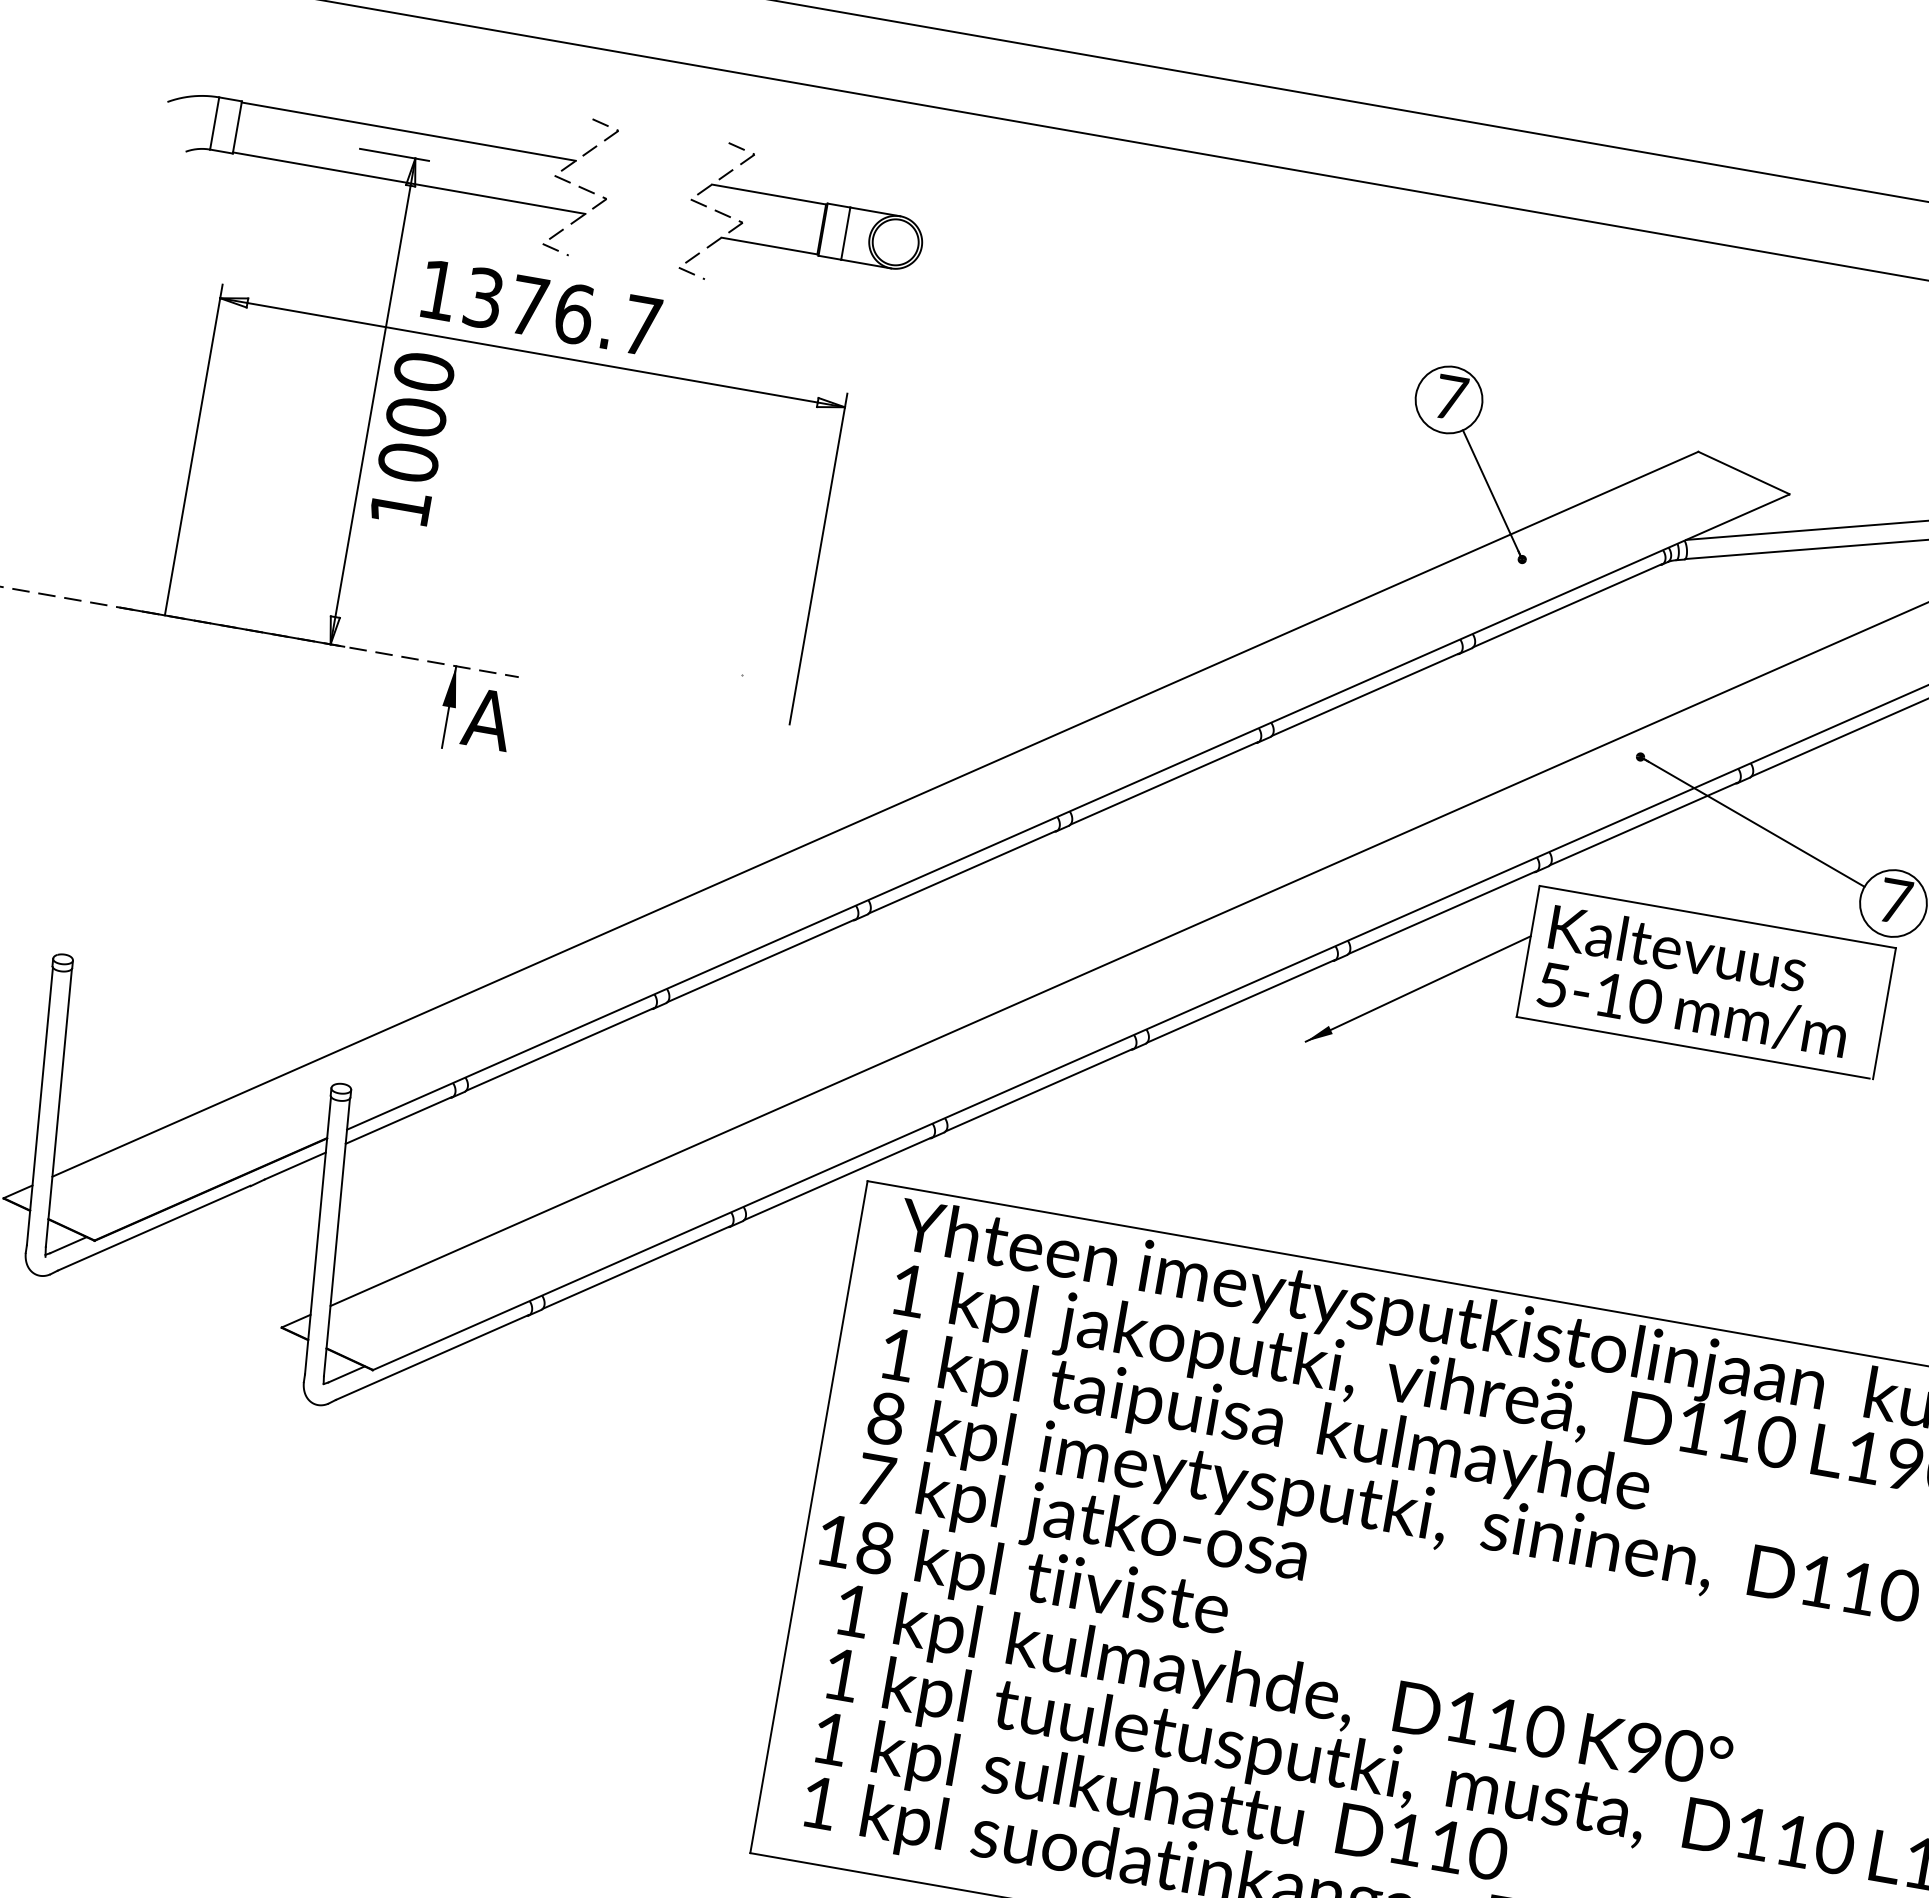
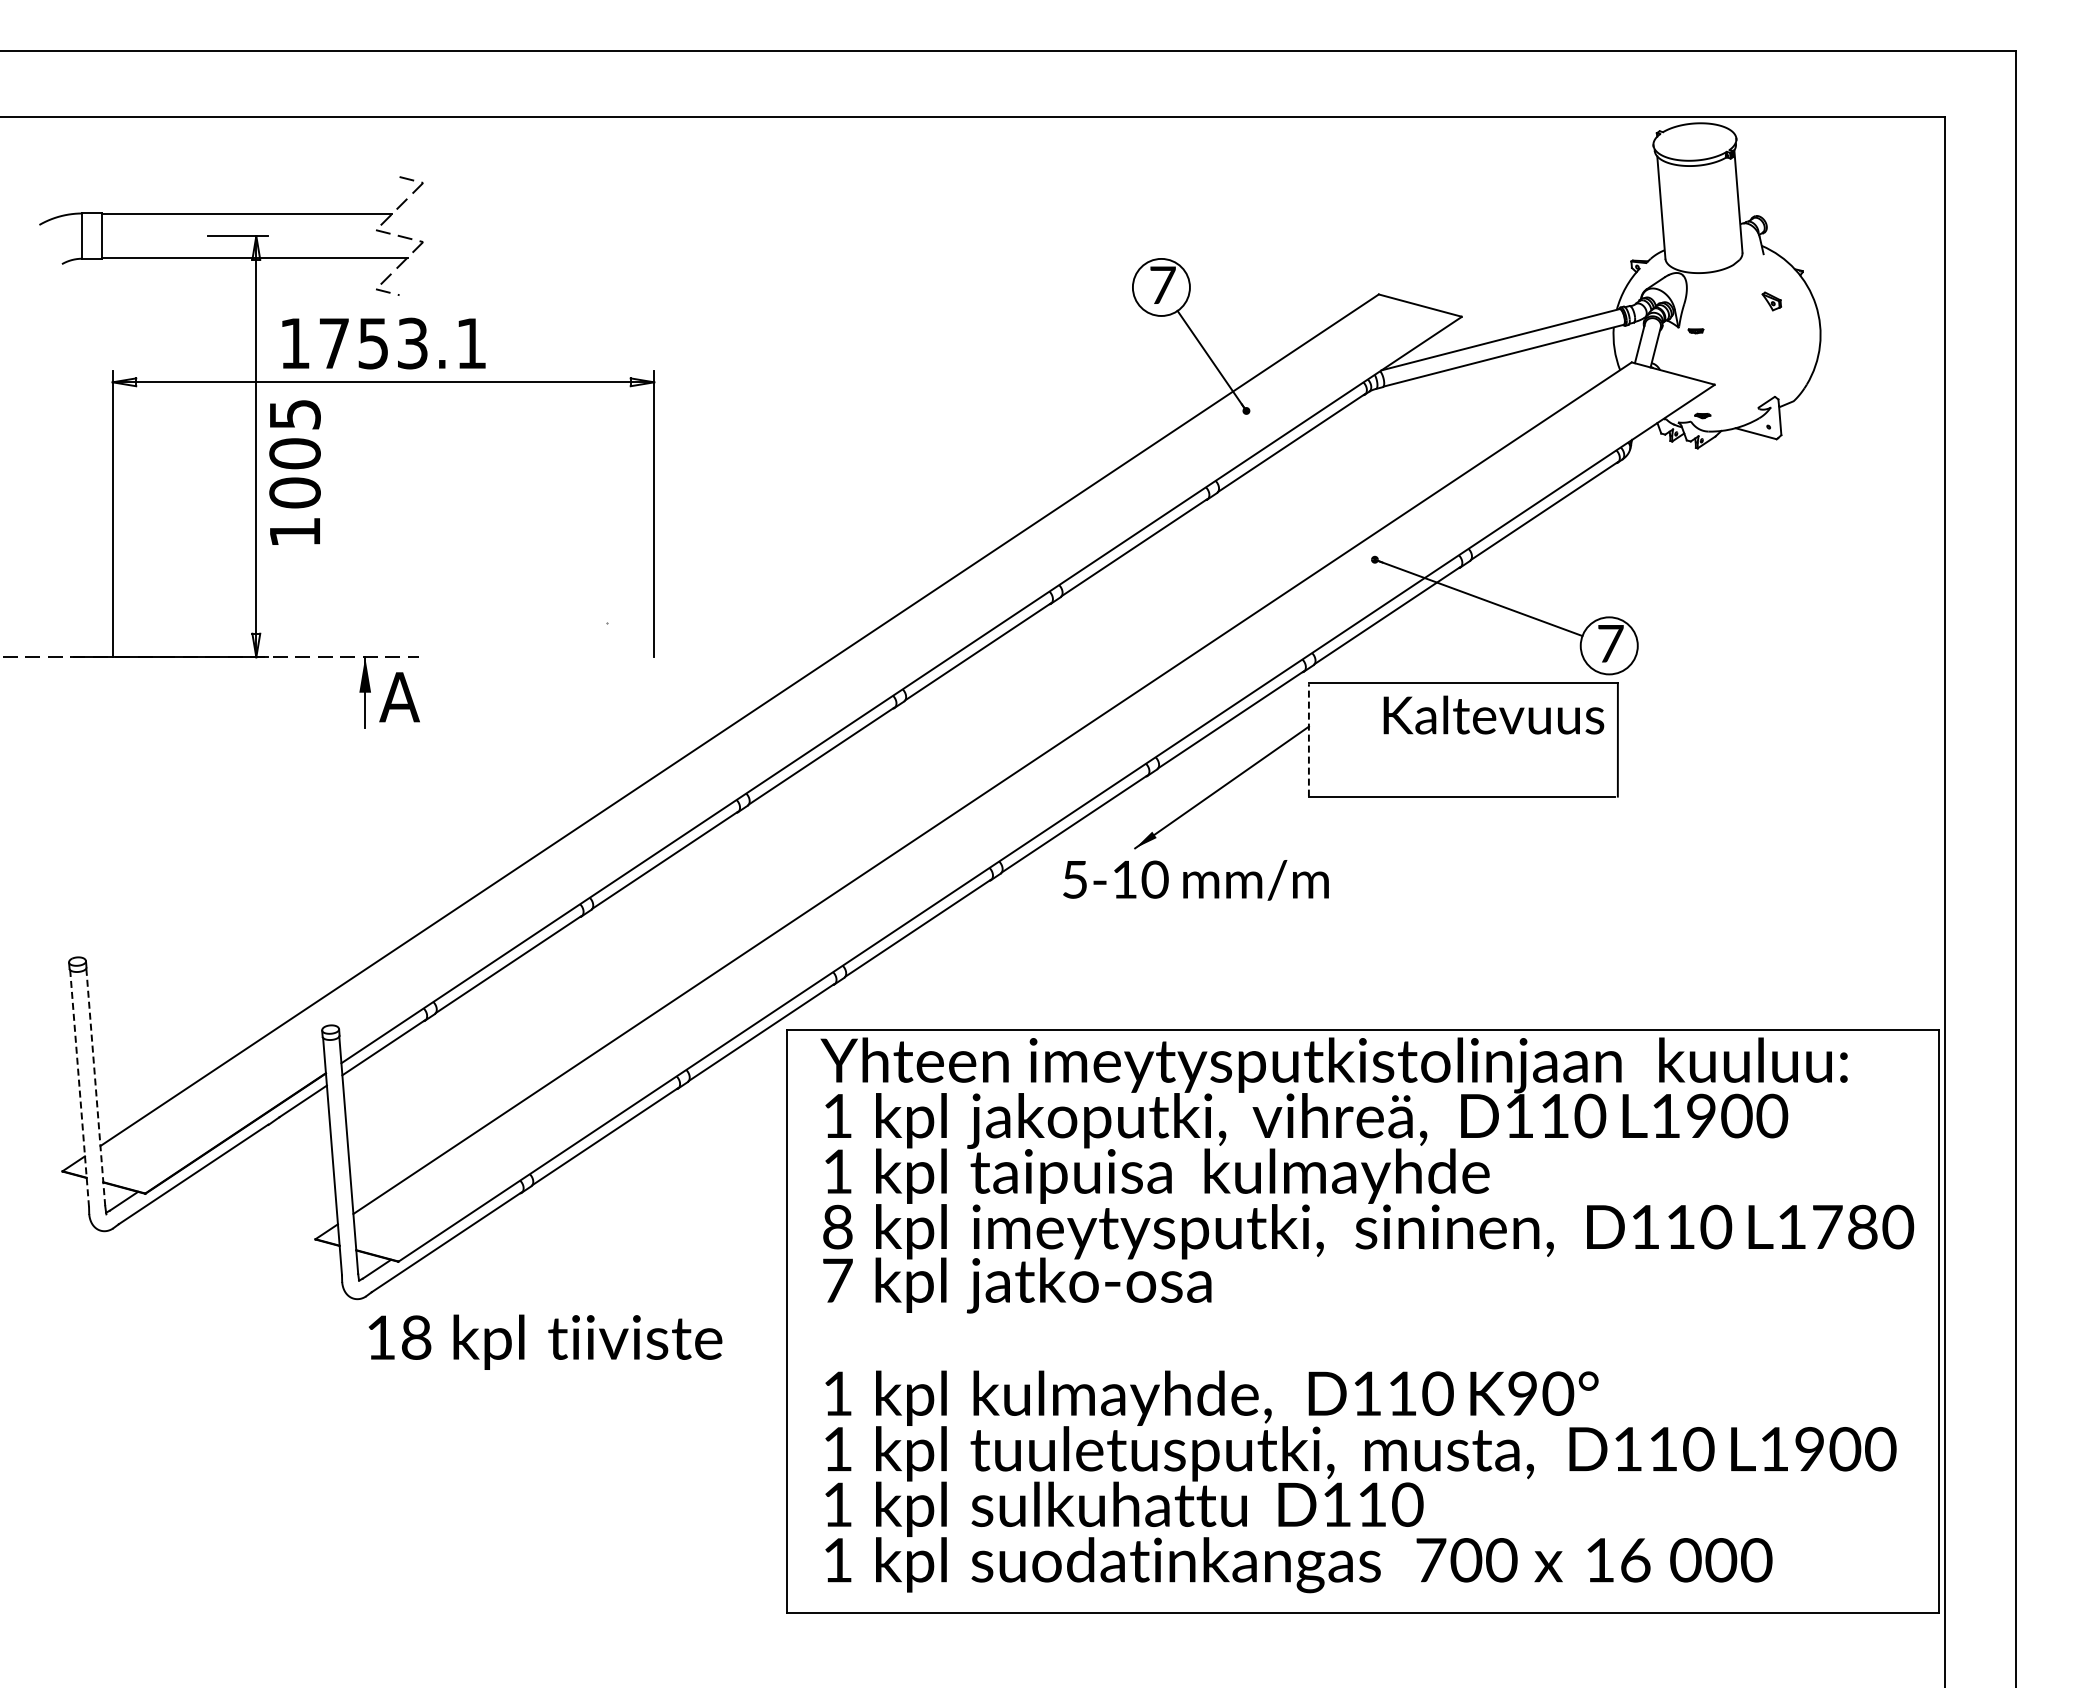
part: (821, 228) -> (608, 235), removed
text: (562, 311) -> (402, 343), 1376.7 -> 1753.1
text: (423, 371) -> (294, 414), 1000 -> 1005
text: (1678, 947) -> (1493, 714), moved
line: (1527, 950) -> (1308, 739), solid -> dashed
text: (1692, 1010) -> (1195, 880), moved
line: (39, 1107) -> (79, 1089), solid -> dashed
line: (58, 1107) -> (95, 1086), solid -> dashed
text: (1023, 1578) -> (545, 1341), moved

